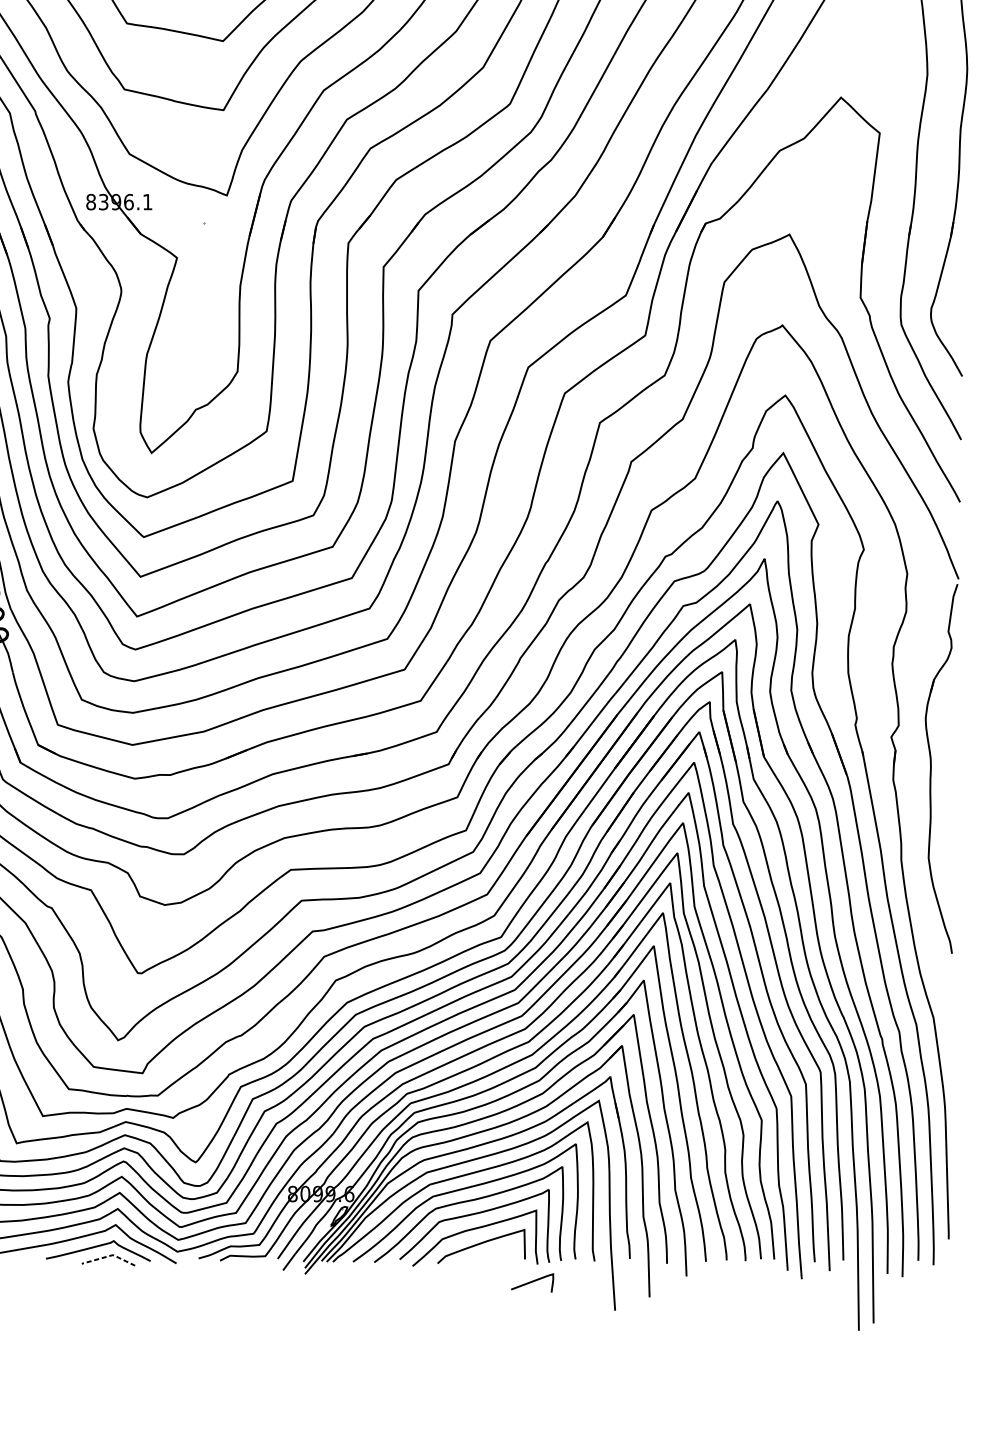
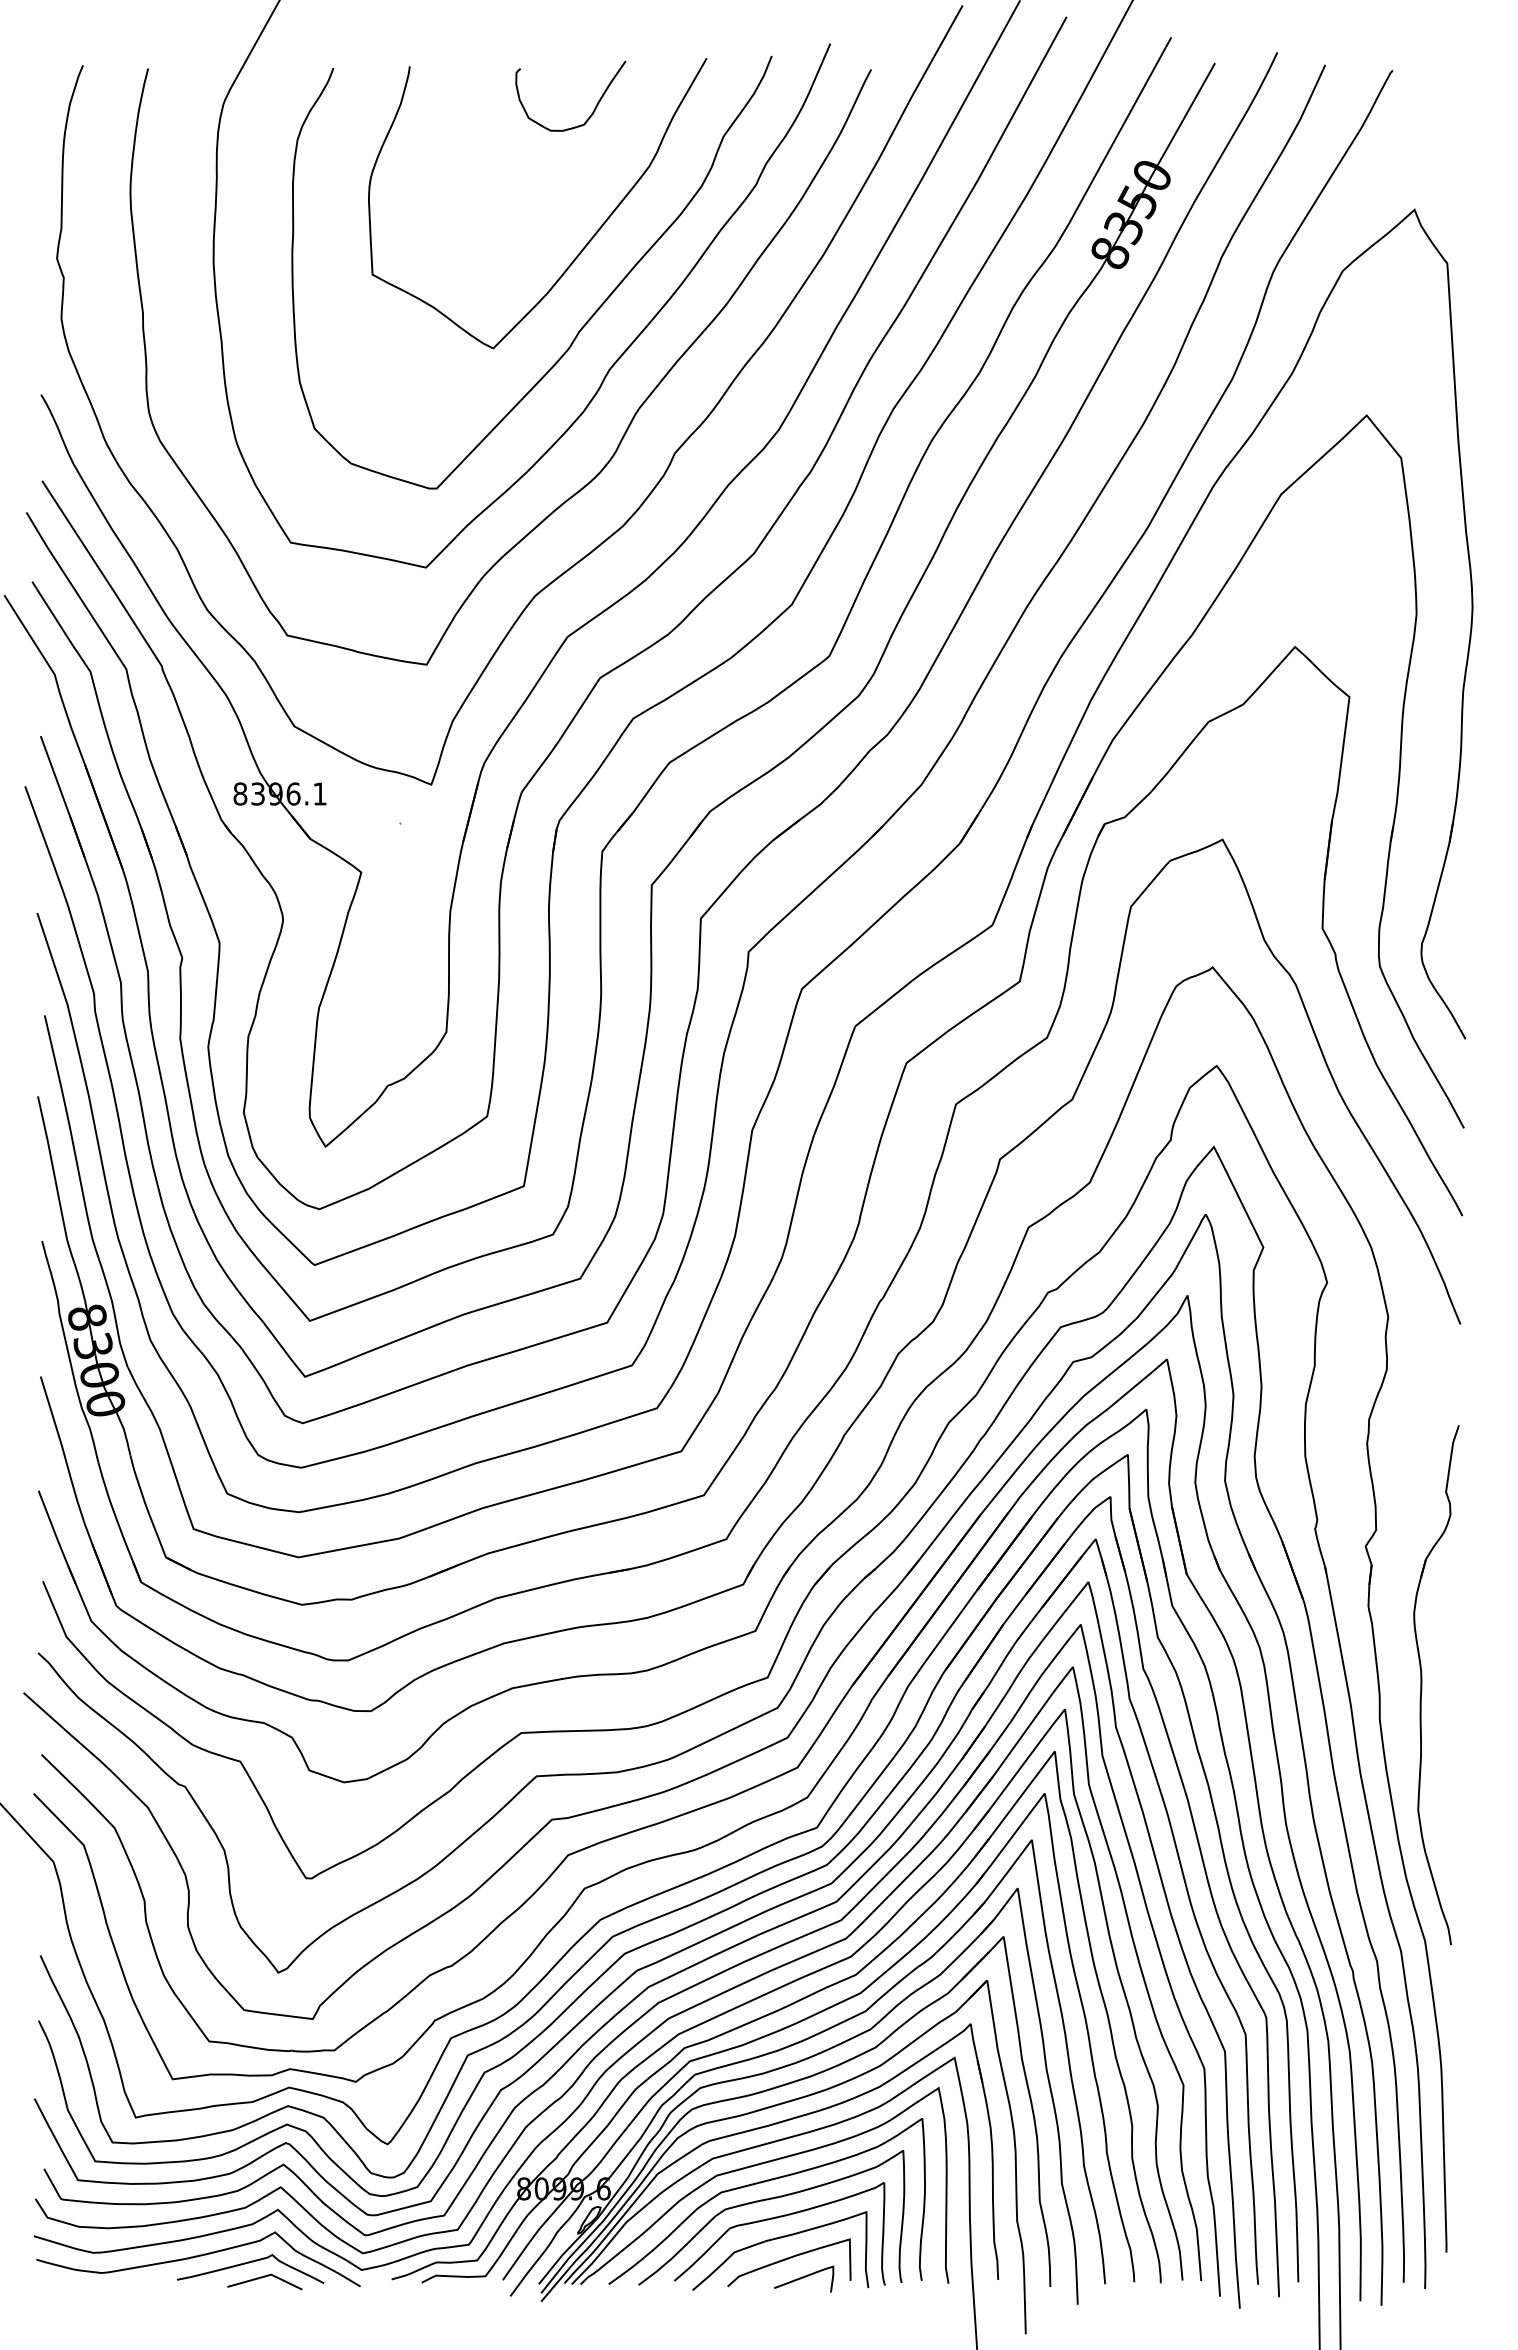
part: (931, 768) -> (1422, 1684), moved
line: (110, 1255) -> (267, 2275), dashed -> solid
curve: (532, 1281) -> (804, 2277), moved

